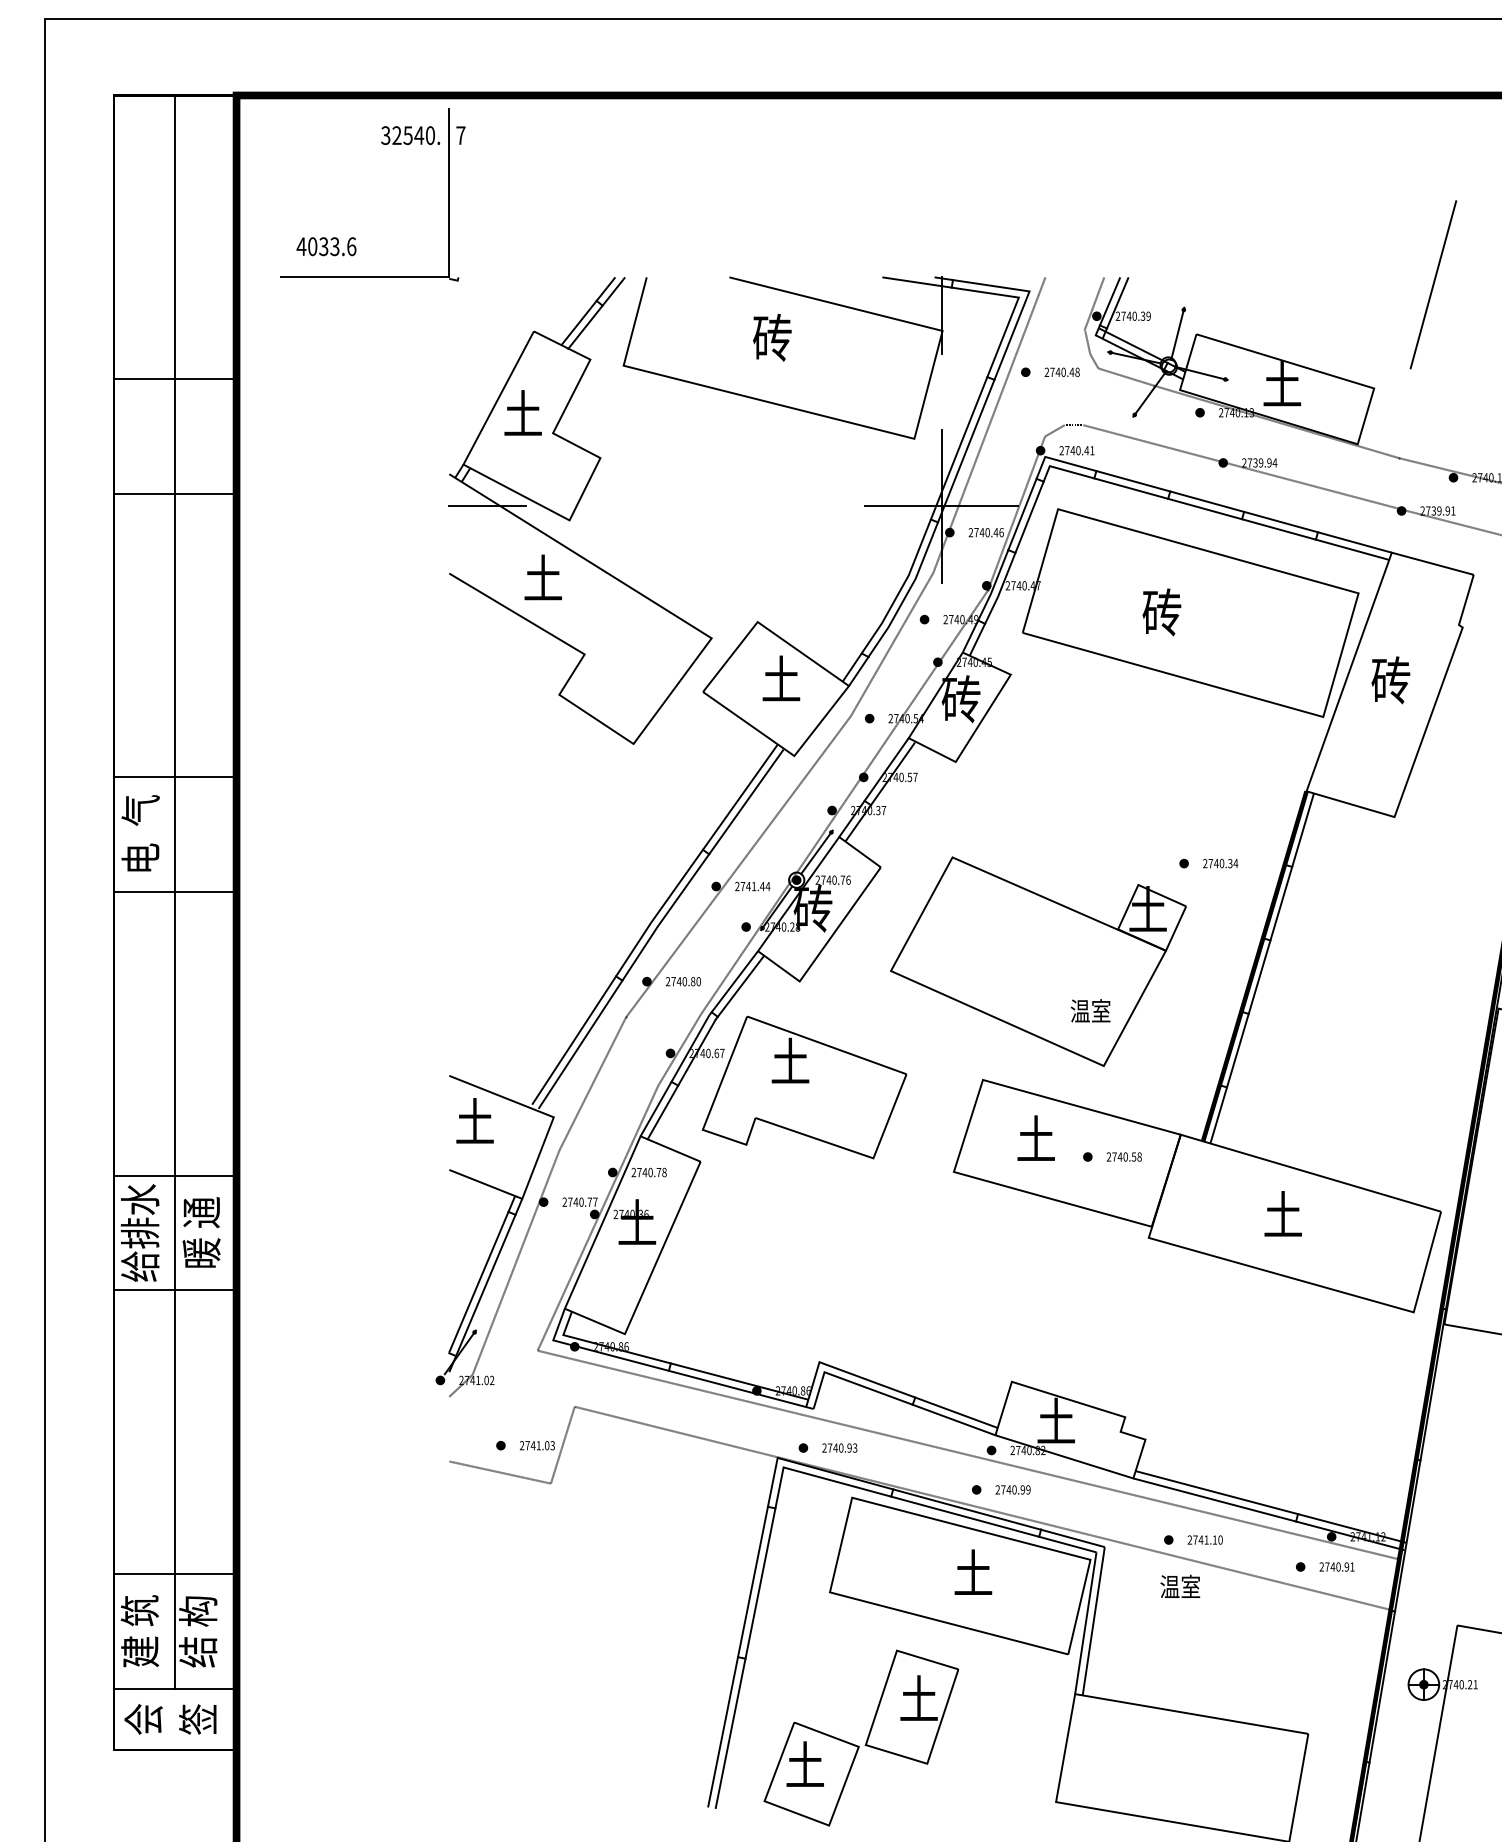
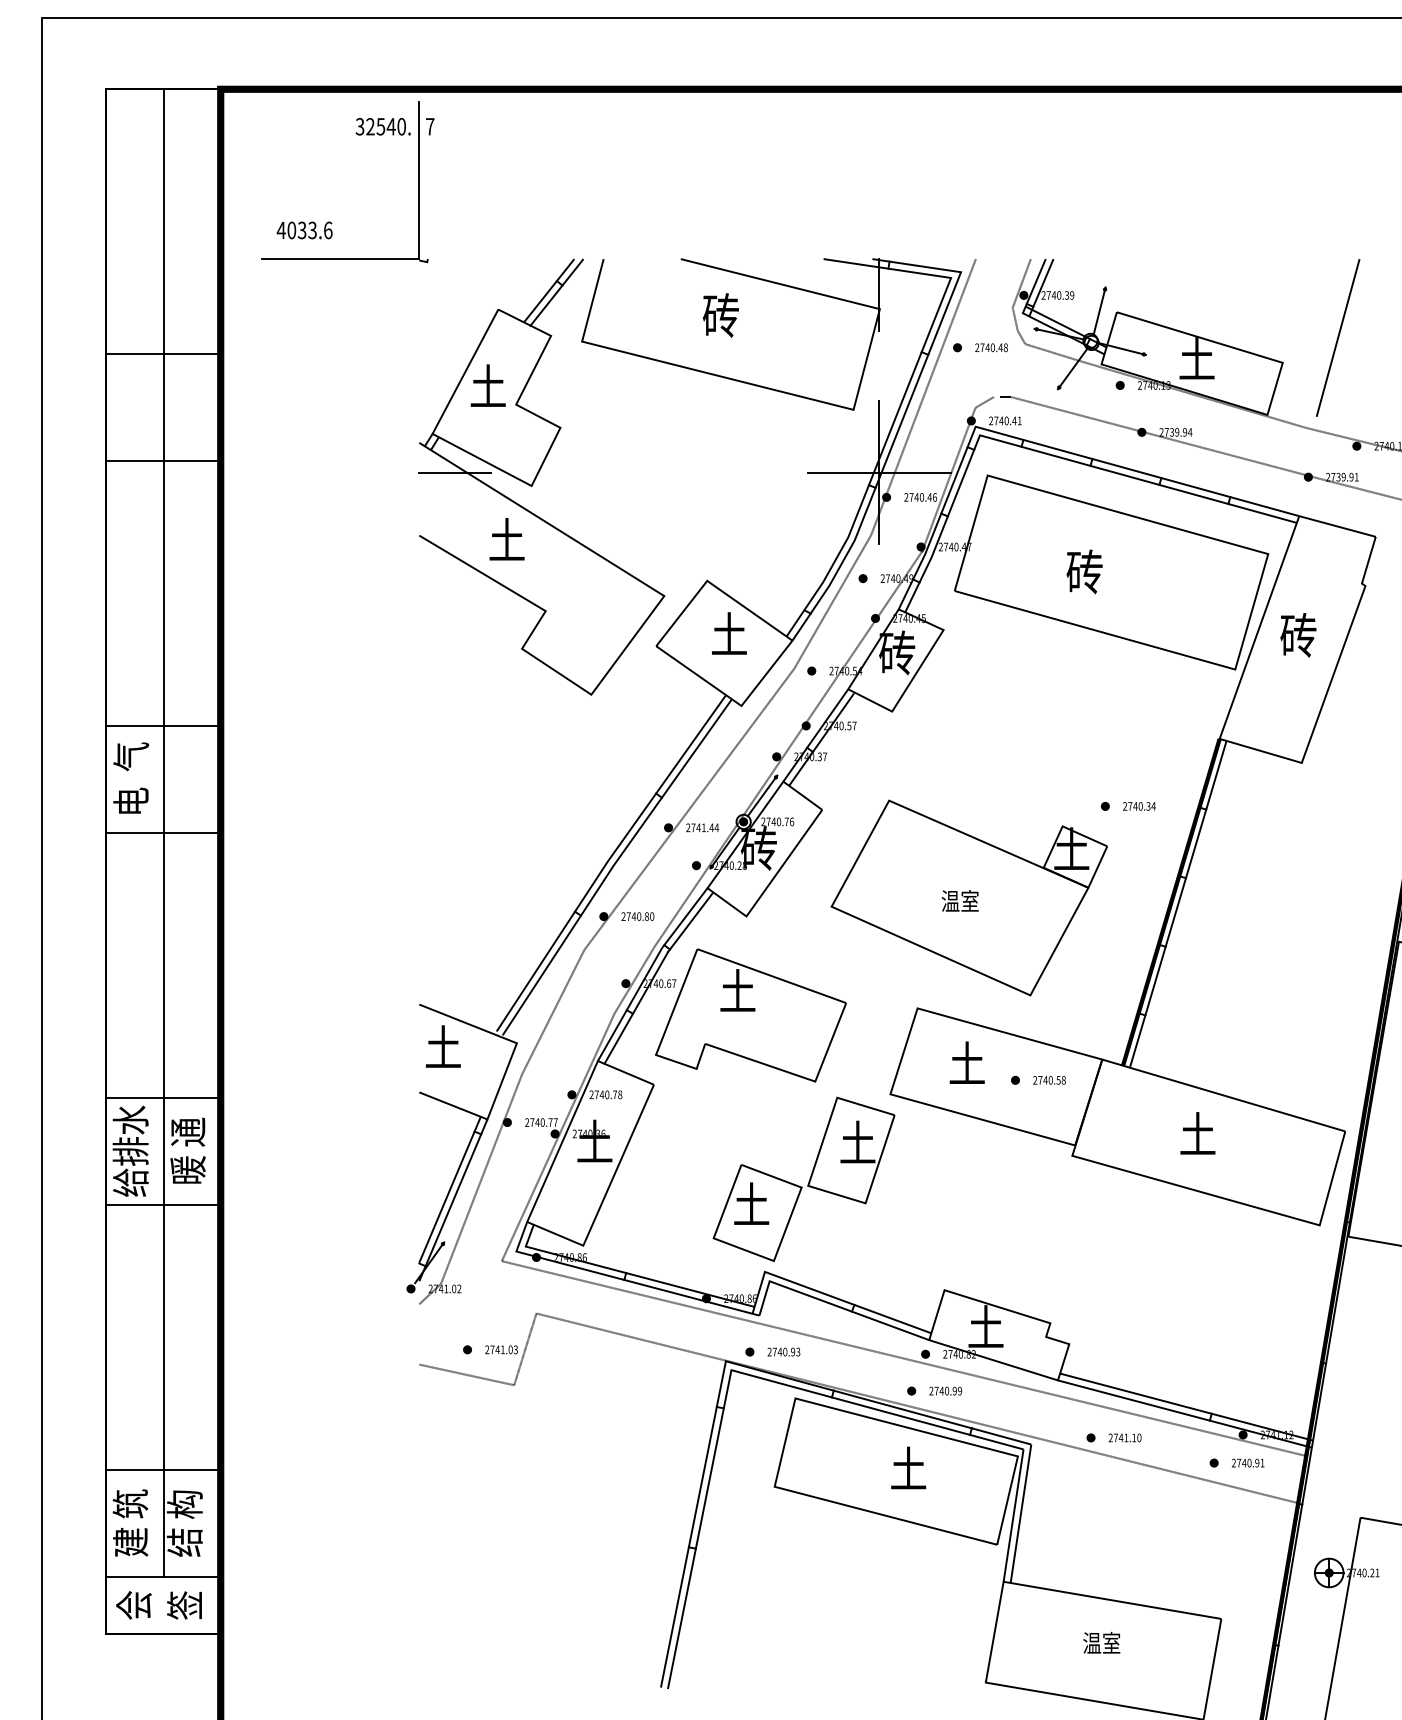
line: (1433, 284) -> (1338, 337), moved
text: (1090, 1010) -> (960, 900), moved
text: (1180, 1585) -> (1101, 1641), moved
part: (861, 1737) -> (804, 1178), moved

